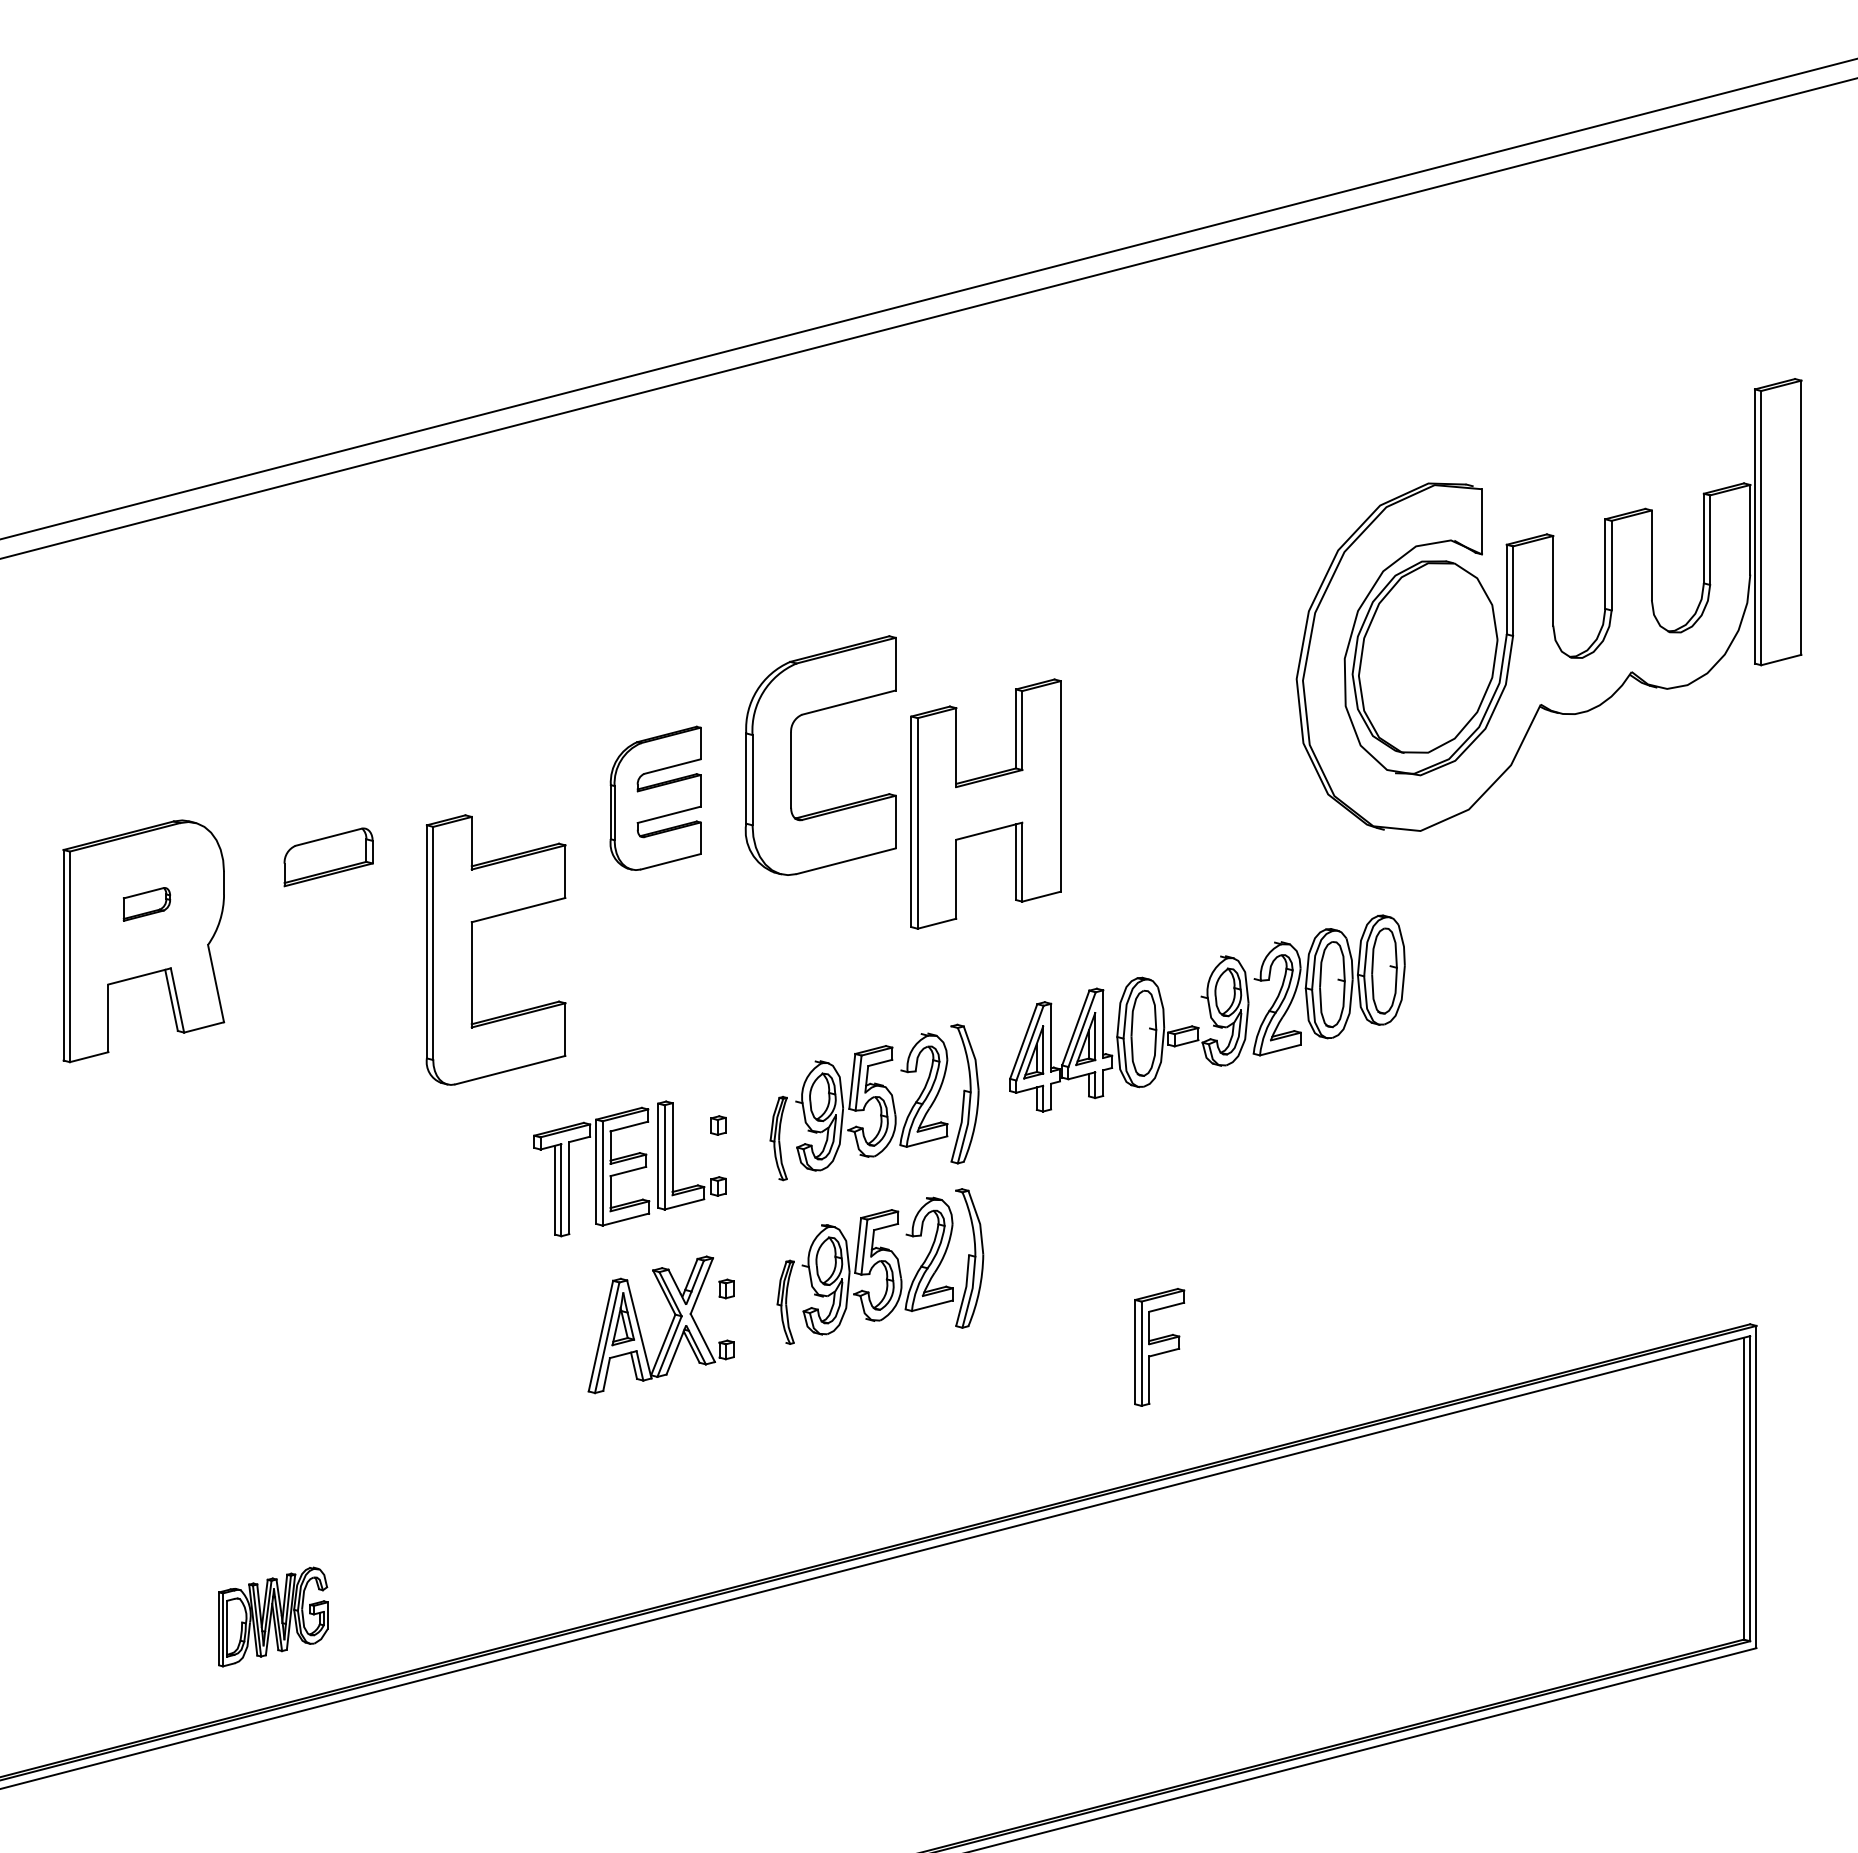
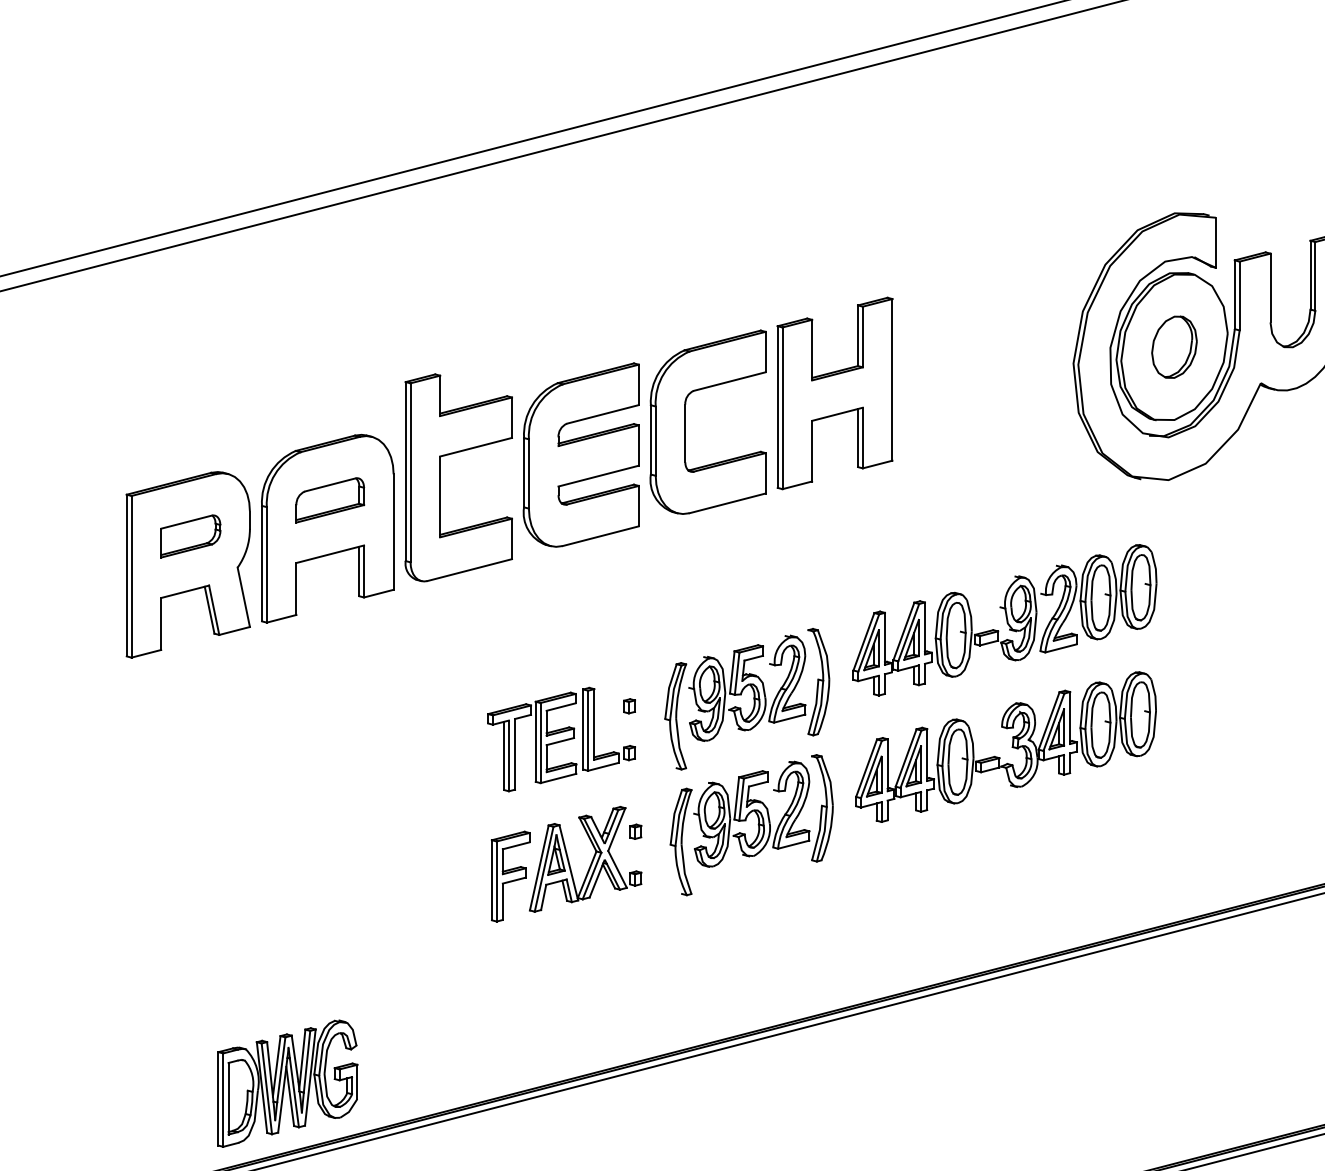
part: (1428, 657) -> (1174, 346), added
part: (655, 798) -> (581, 455), size x1.67
part: (985, 803) -> (834, 393), moved
part: (325, 894) -> (327, 528), added
part: (146, 904) -> (190, 536), size x1.67
part: (472, 949) -> (440, 477), moved
part: (778, 1138) -> (675, 716), size x1.67
part: (1216, 1178) -> (1011, 746), added
part: (785, 1302) -> (681, 842), size x1.67
part: (1159, 1347) -> (510, 876), moved
part: (273, 1616) -> (287, 1083), size x1.67

